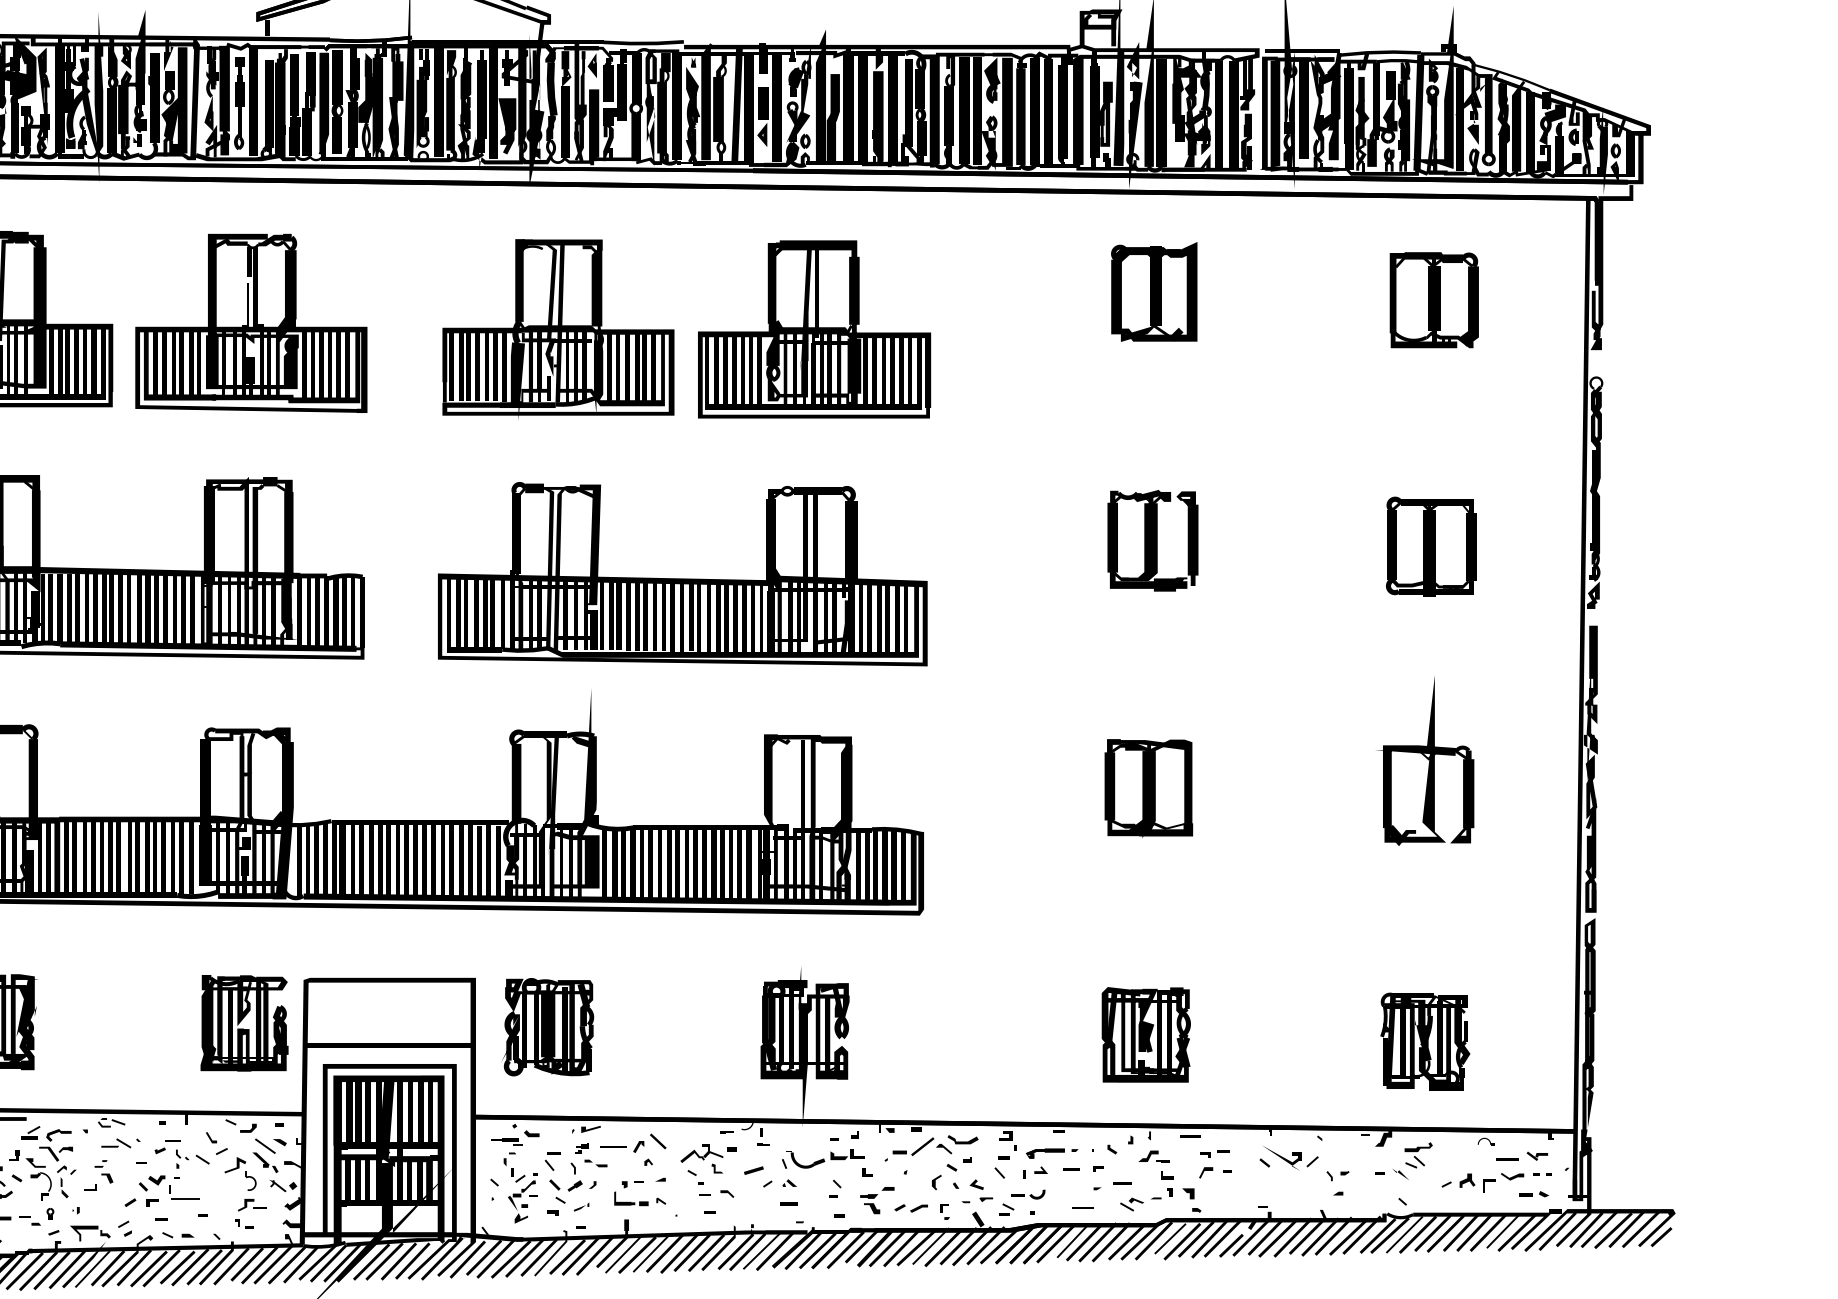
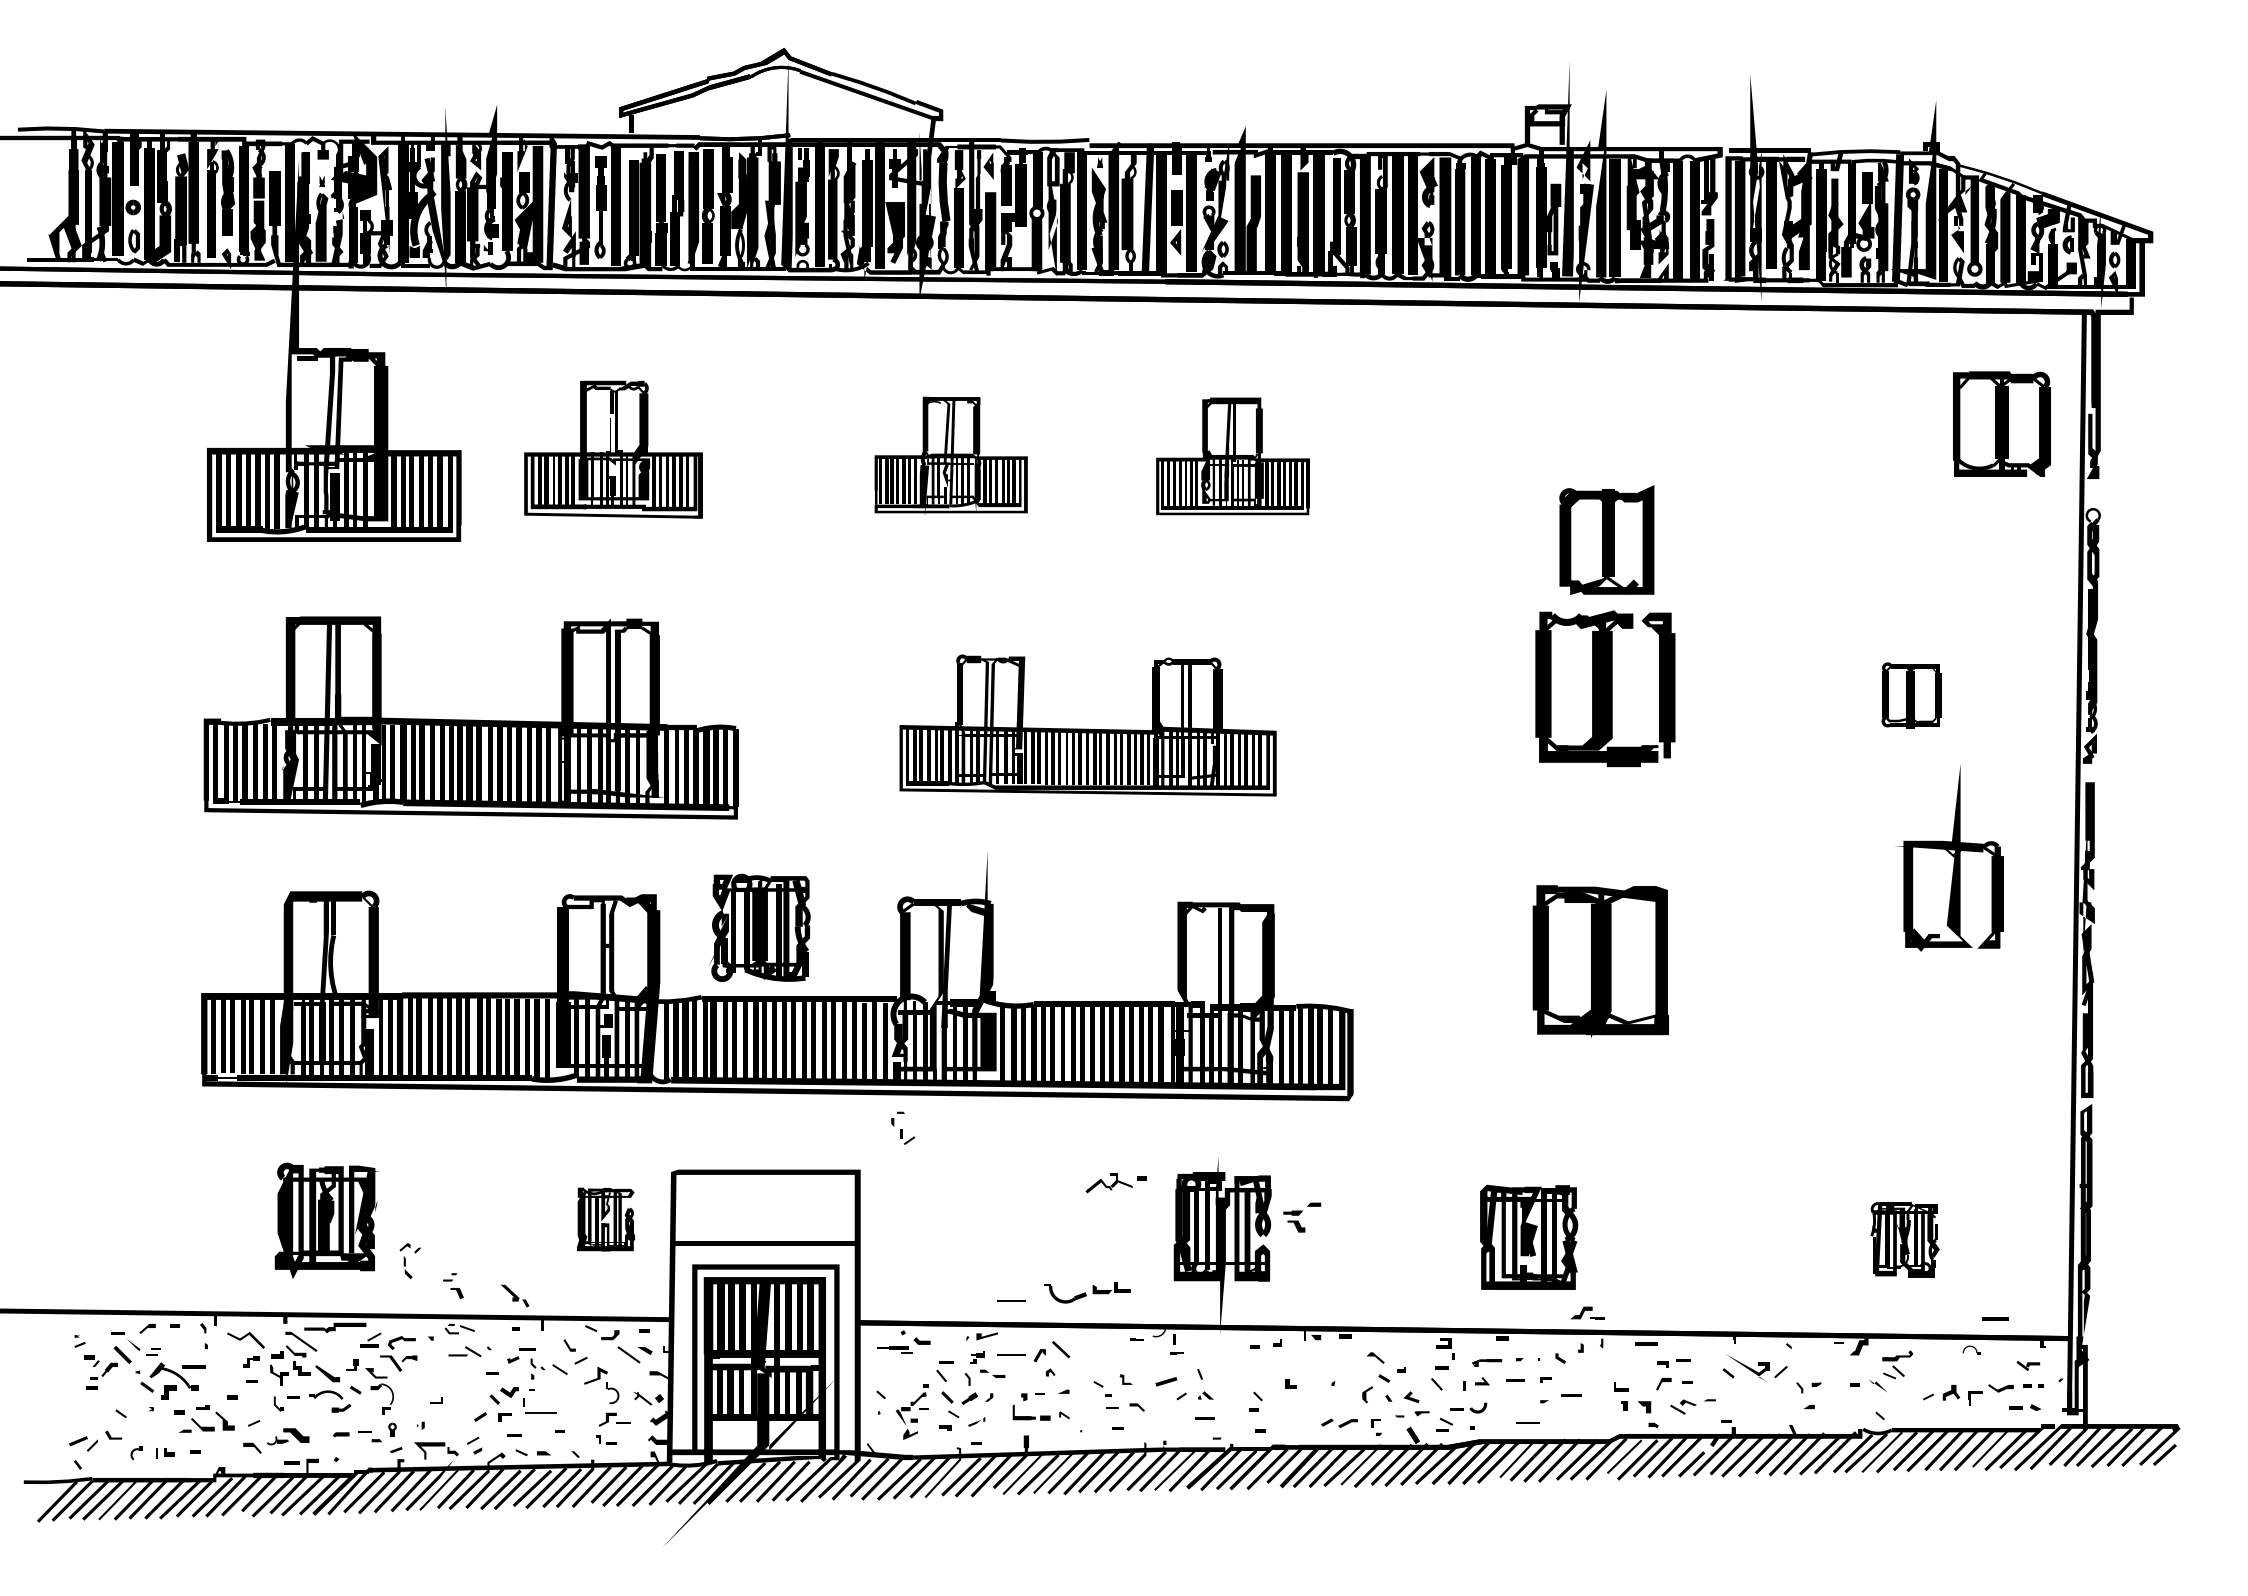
part: (1153, 291) -> (1606, 539), moved
part: (1433, 299) -> (2001, 423), moved
part: (251, 323) -> (613, 449), size x0.7
part: (557, 329) -> (950, 456), size x0.6
part: (813, 329) -> (1232, 456), size x0.6
part: (1153, 540) -> (1605, 688), size x1.4
part: (1431, 546) -> (1911, 695), size x0.6
part: (682, 574) -> (1087, 725), size x0.7
part: (1424, 760) -> (1949, 857), moved
part: (1148, 788) -> (1600, 961), size x1.4
part: (244, 1023) -> (605, 1219), size x0.6
part: (547, 1026) -> (759, 927), moved
part: (1146, 1034) -> (1529, 1236), moved
part: (1424, 1041) -> (1904, 1239), size x0.7
line: (613, 1096) -> (1011, 1300), added
line: (963, 1141) -> (1396, 1349), removed
part: (909, 1149) -> (1337, 1358), removed
part: (1044, 1153) -> (1486, 1362), size x0.7
part: (707, 1154) -> (1115, 1183), moved
part: (1153, 1155) -> (1587, 1312), moved
part: (825, 1158) -> (1087, 1292), moved
line: (1507, 1158) -> (1995, 1318), moved
part: (265, 1162) -> (515, 1295), moved
part: (514, 1166) -> (903, 1127), moved
part: (104, 1172) -> (453, 1286), moved
part: (66, 1182) -> (410, 1261), moved
part: (877, 1200) -> (1302, 1217), moved
part: (1140, 1204) -> (1692, 1406), moved

